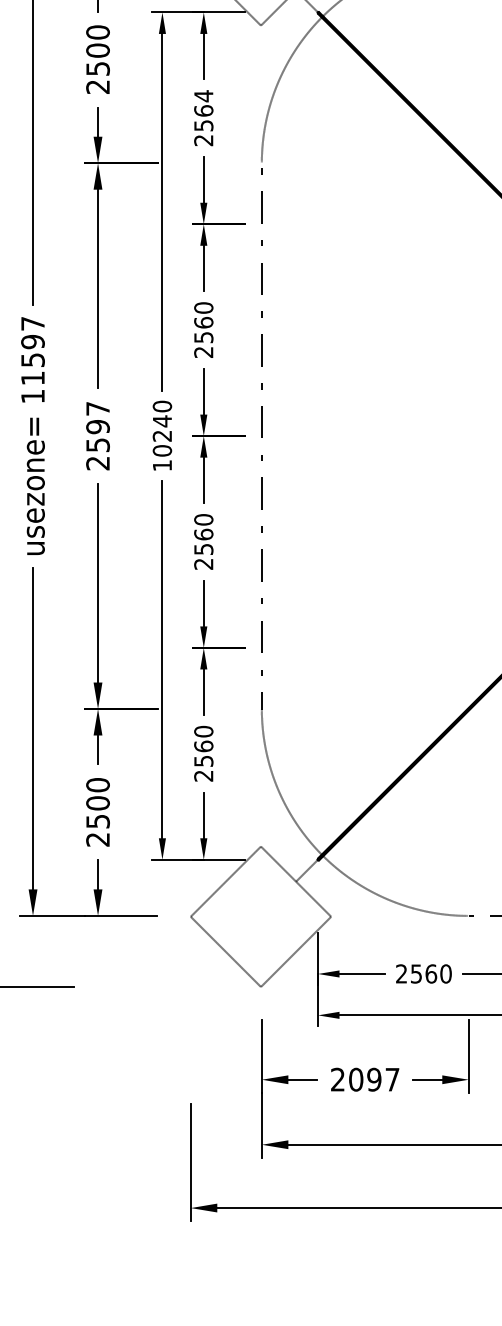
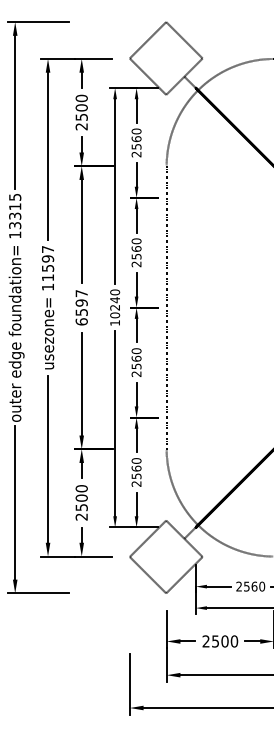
text: (203, 96) -> (136, 131), 2564 -> 2560
text: (97, 462) -> (81, 321), 2597 -> 6597
text: (375, 1079) -> (225, 641), 2097 -> 2500

